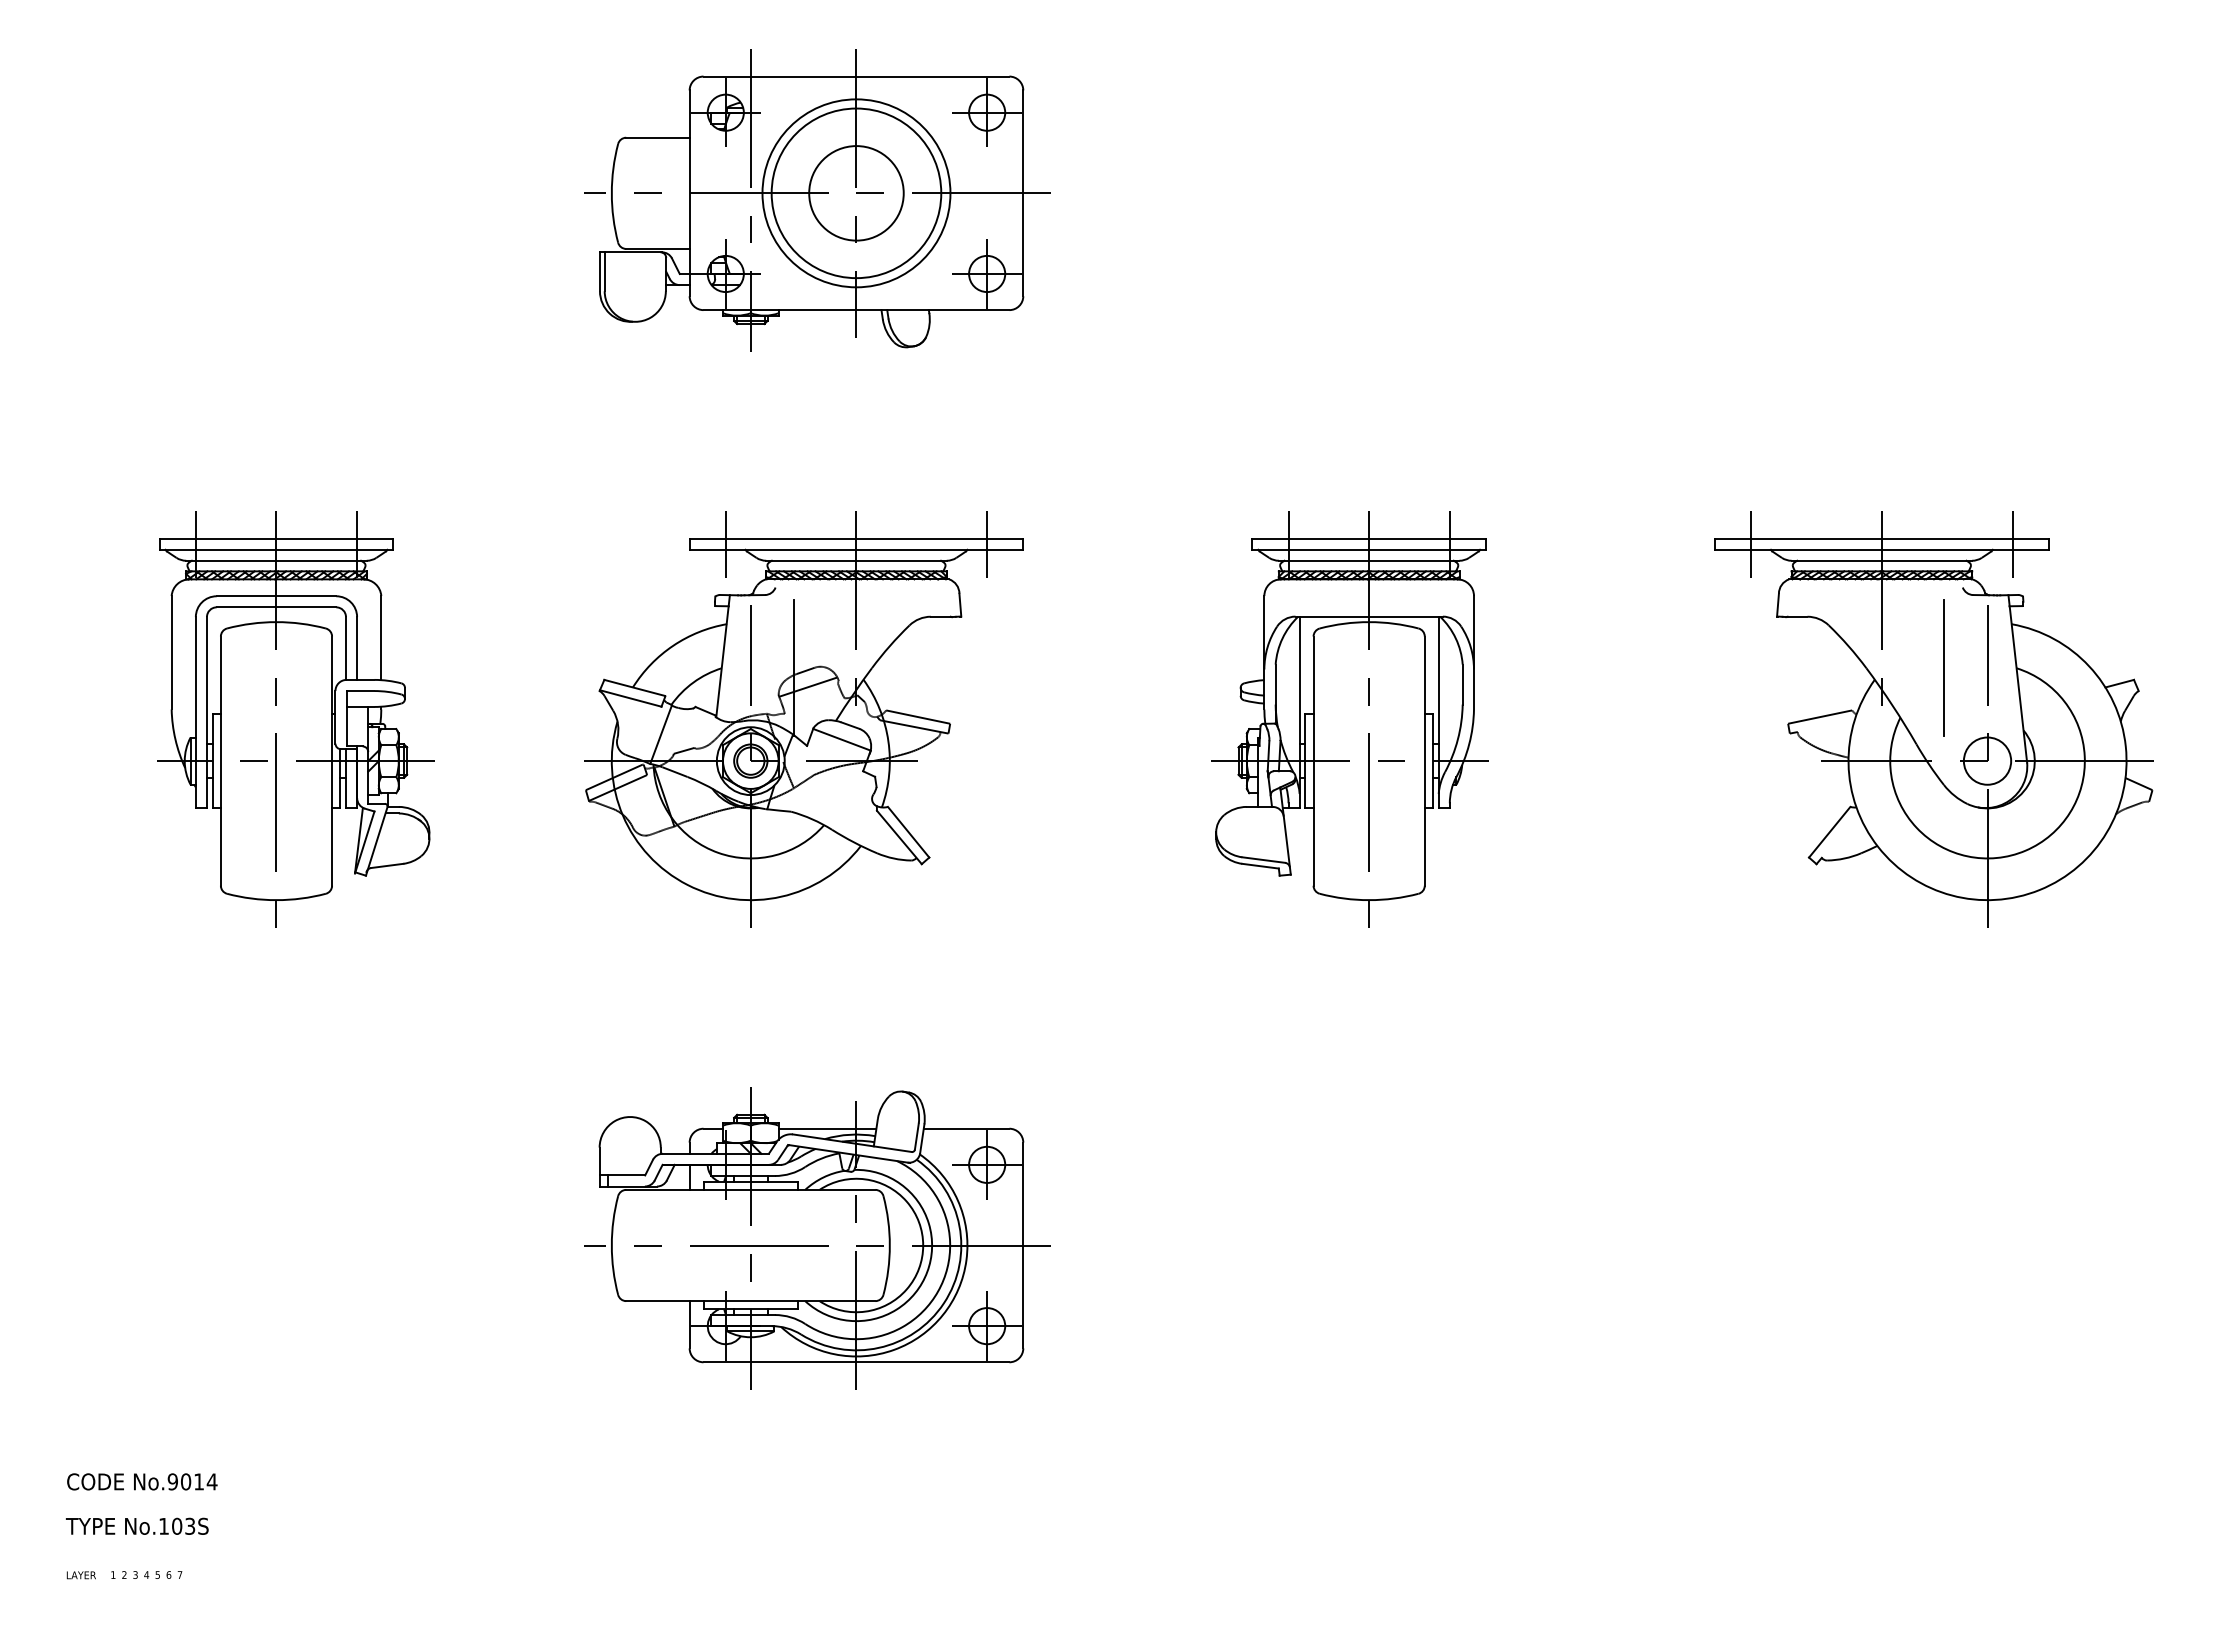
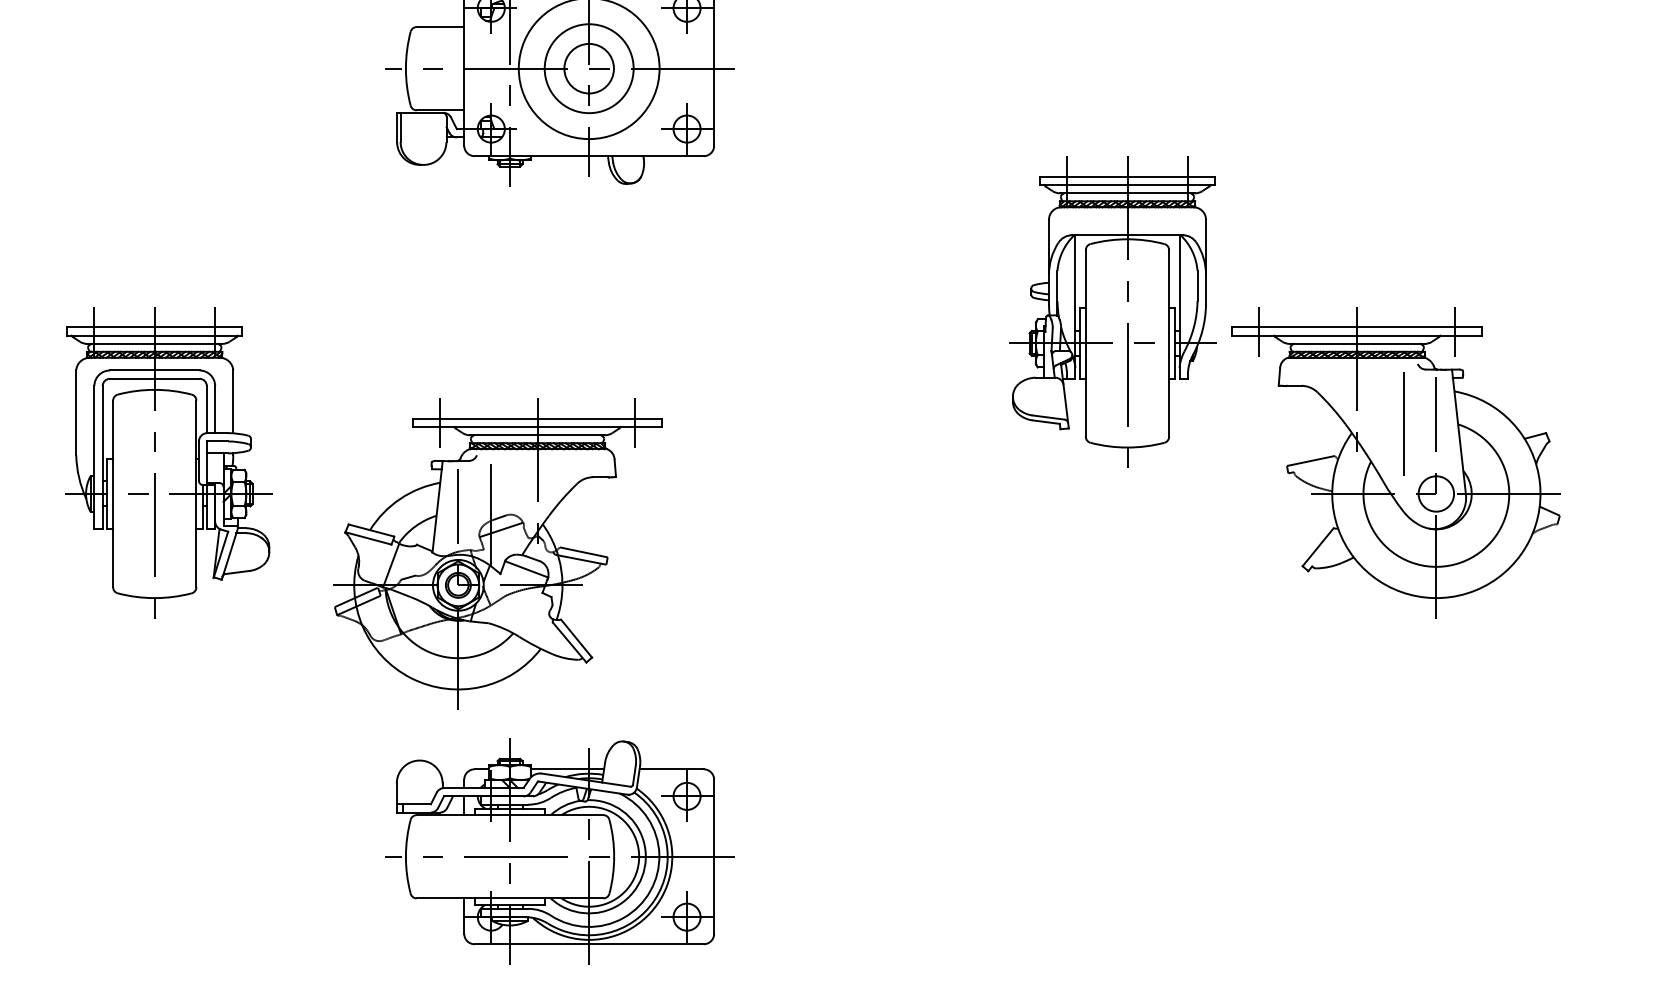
circle: (856, 193) -> (589, 68), size x0.7
circle: (856, 193) -> (589, 68), size x0.7
part: (803, 719) -> (497, 554), moved
part: (1349, 719) -> (1112, 312), moved

